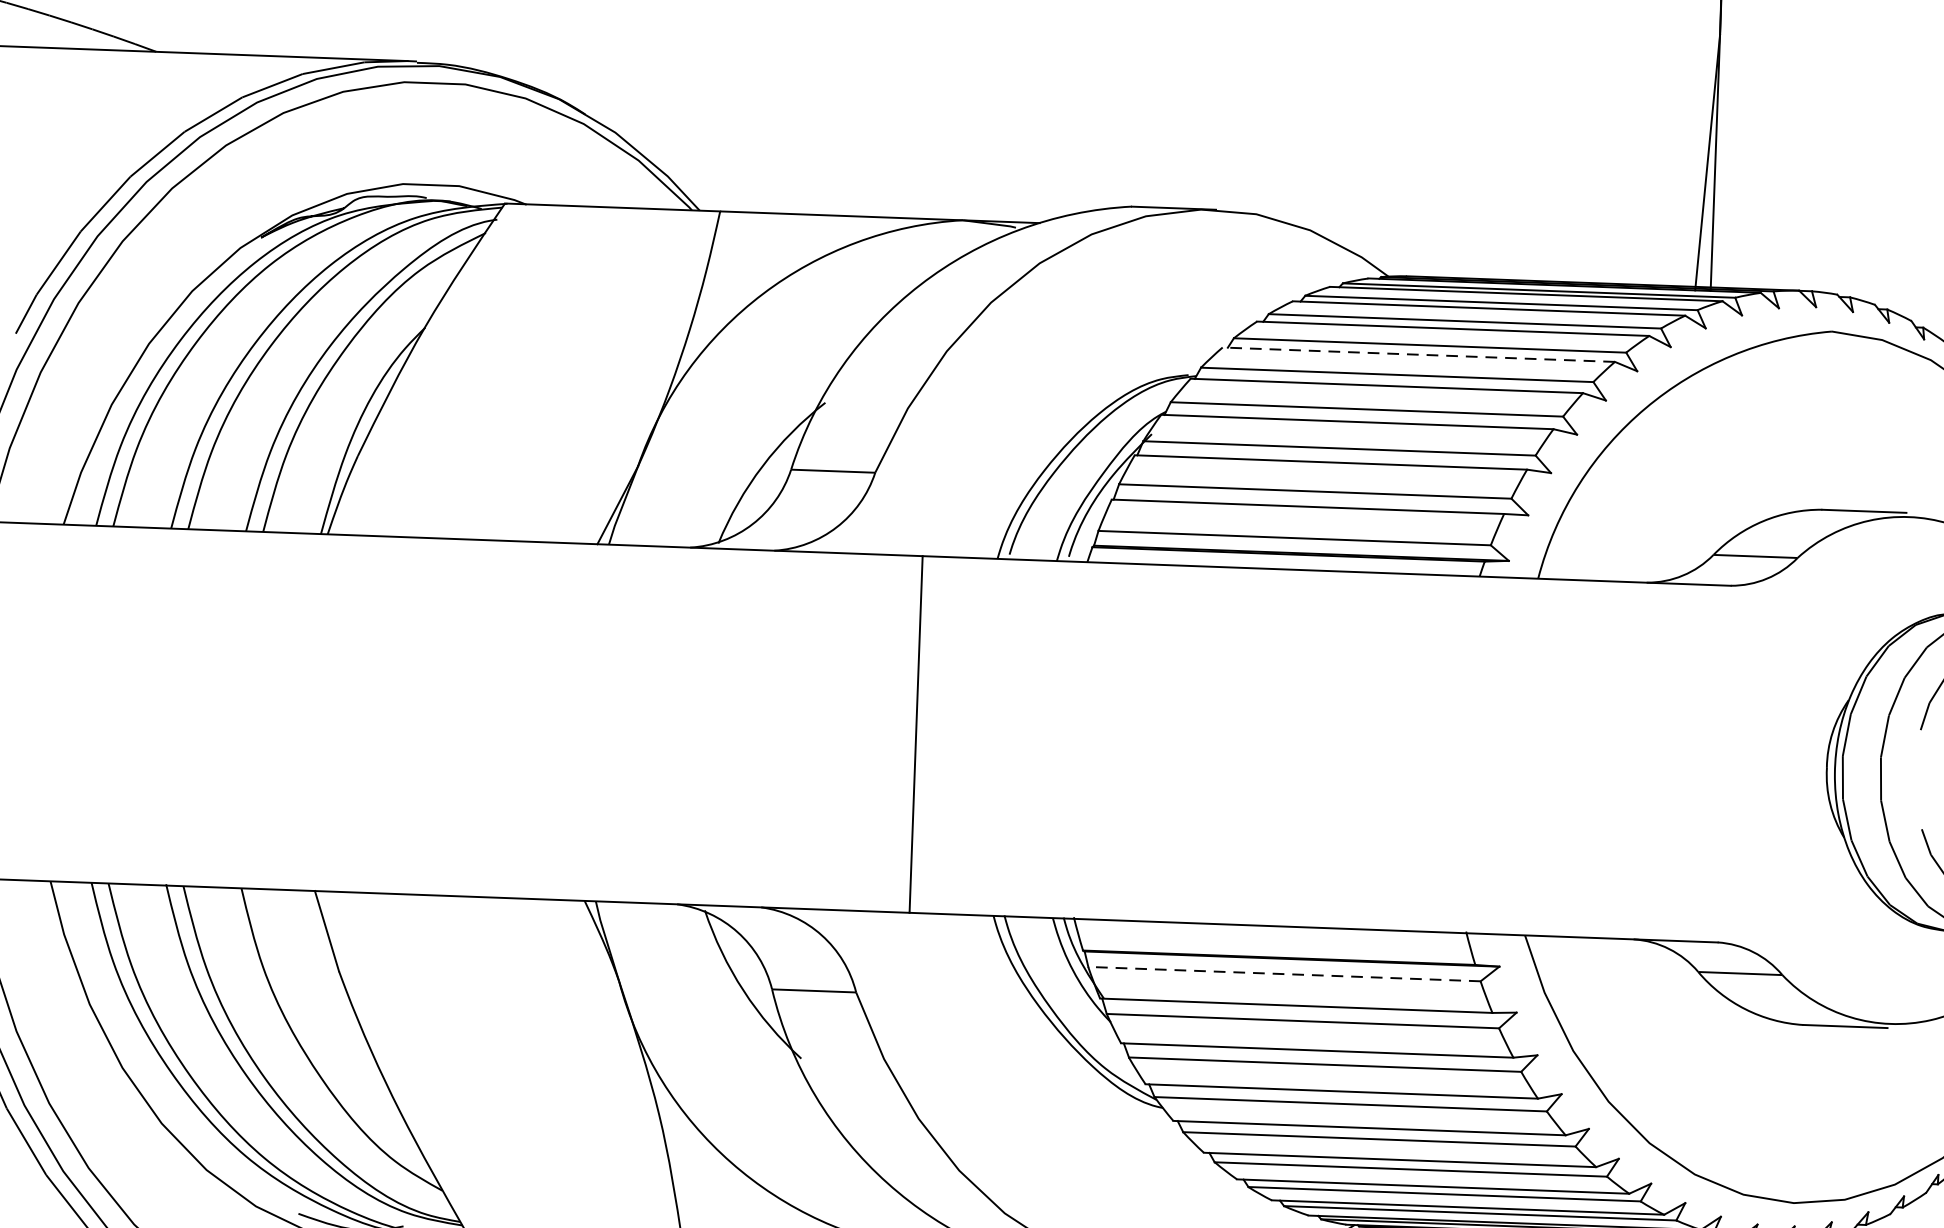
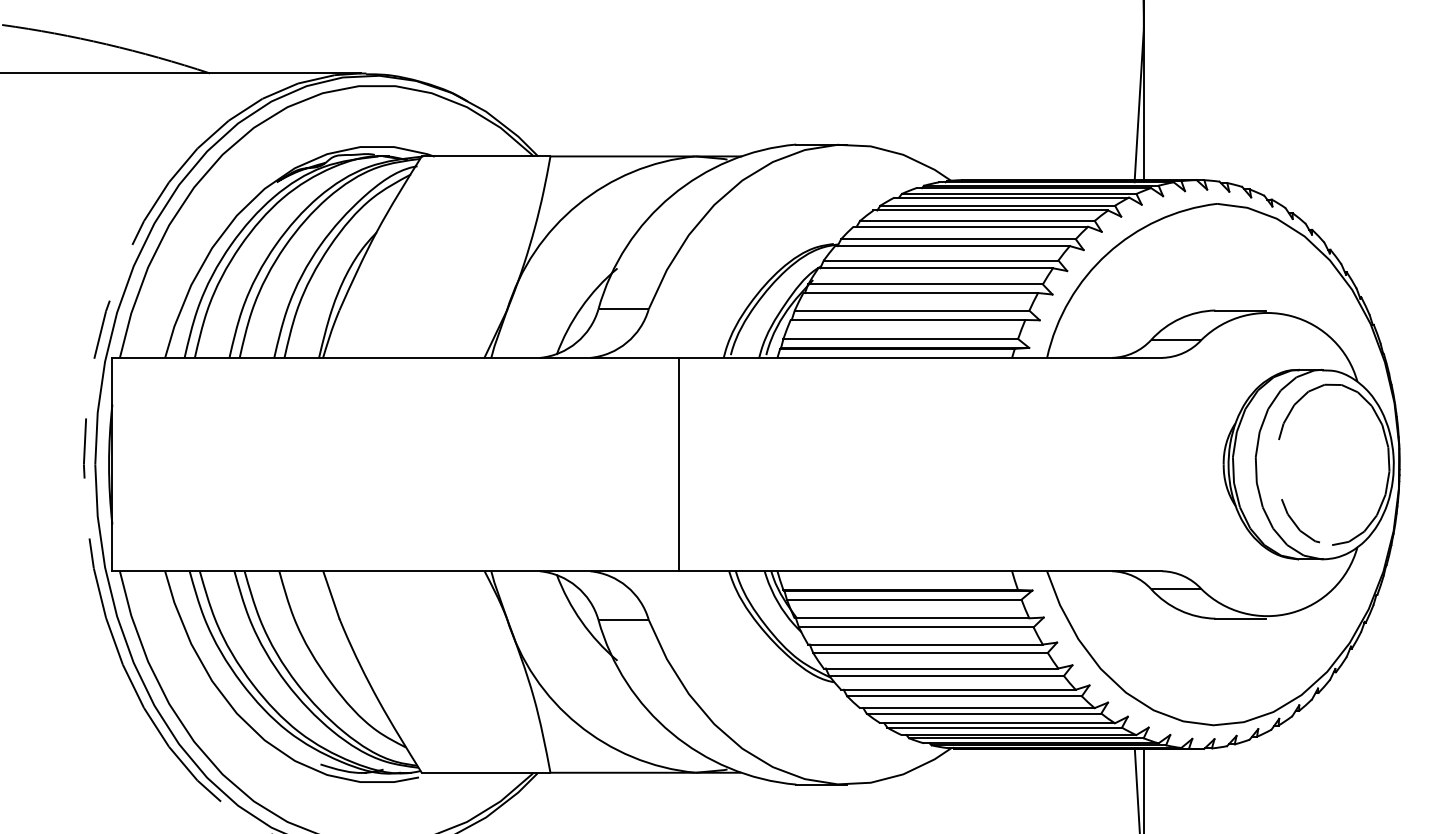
line: (1418, 354) -> (970, 226), dashed -> solid
line: (1283, 973) -> (903, 599), dashed -> solid

